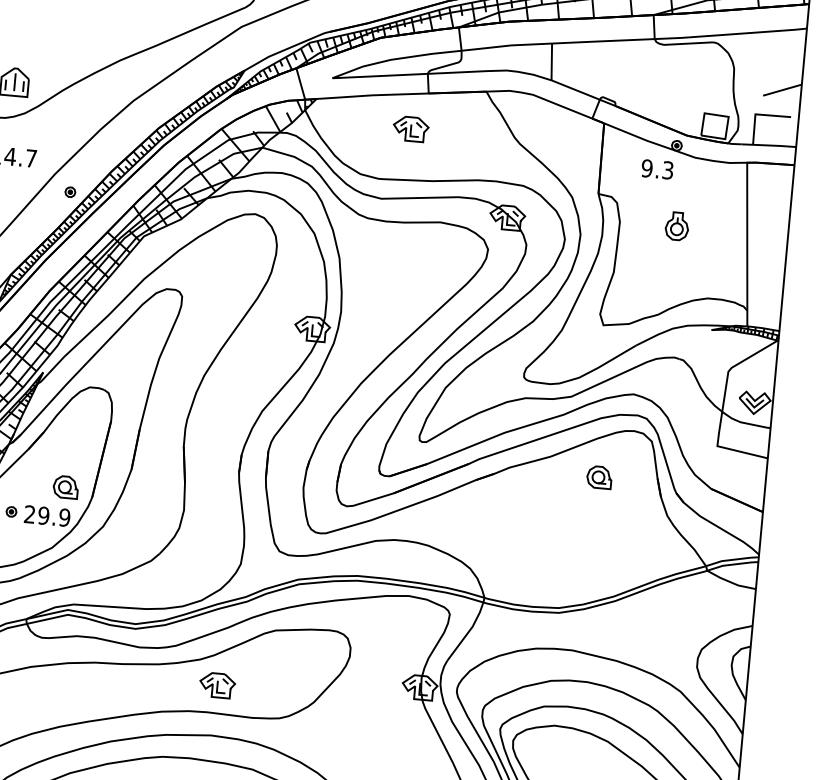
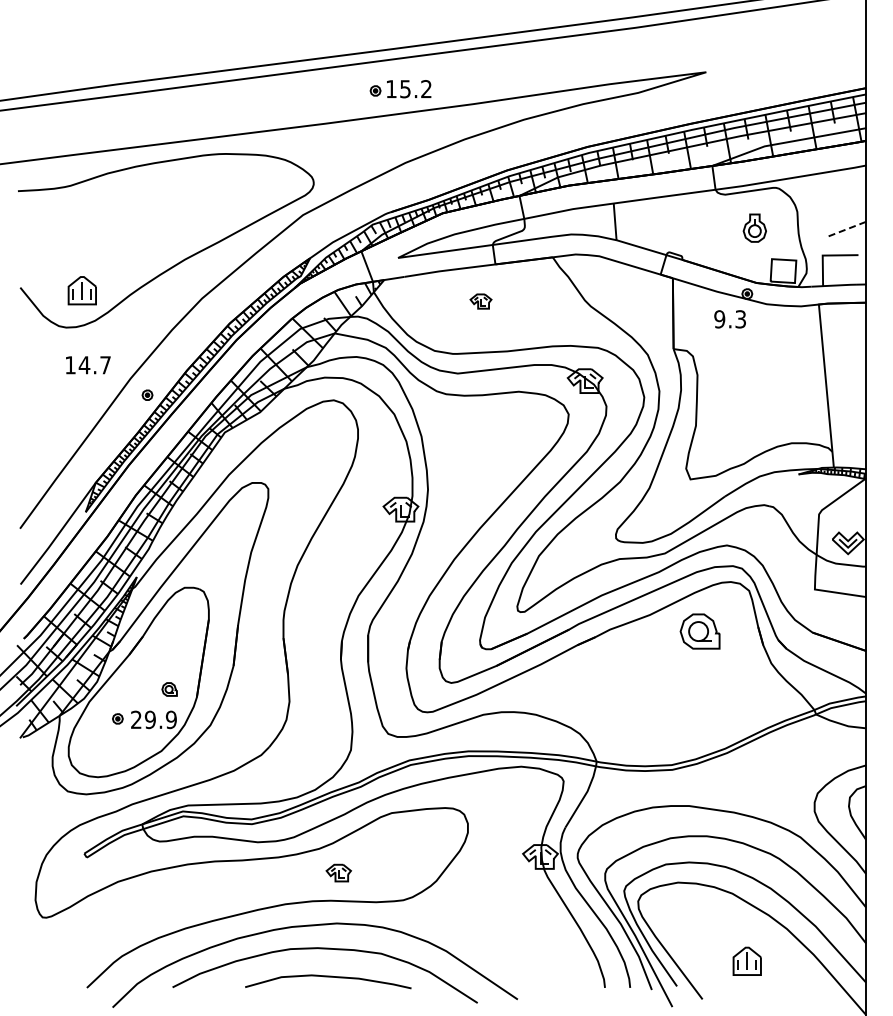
line: (782, 89) -> (847, 228), solid -> dashed
part: (410, 129) -> (480, 301), size x0.6
part: (676, 225) -> (754, 227), moved
part: (599, 476) -> (700, 630), size x1.6
part: (65, 487) -> (169, 689), size x0.6
part: (217, 684) -> (338, 872), size x0.7

